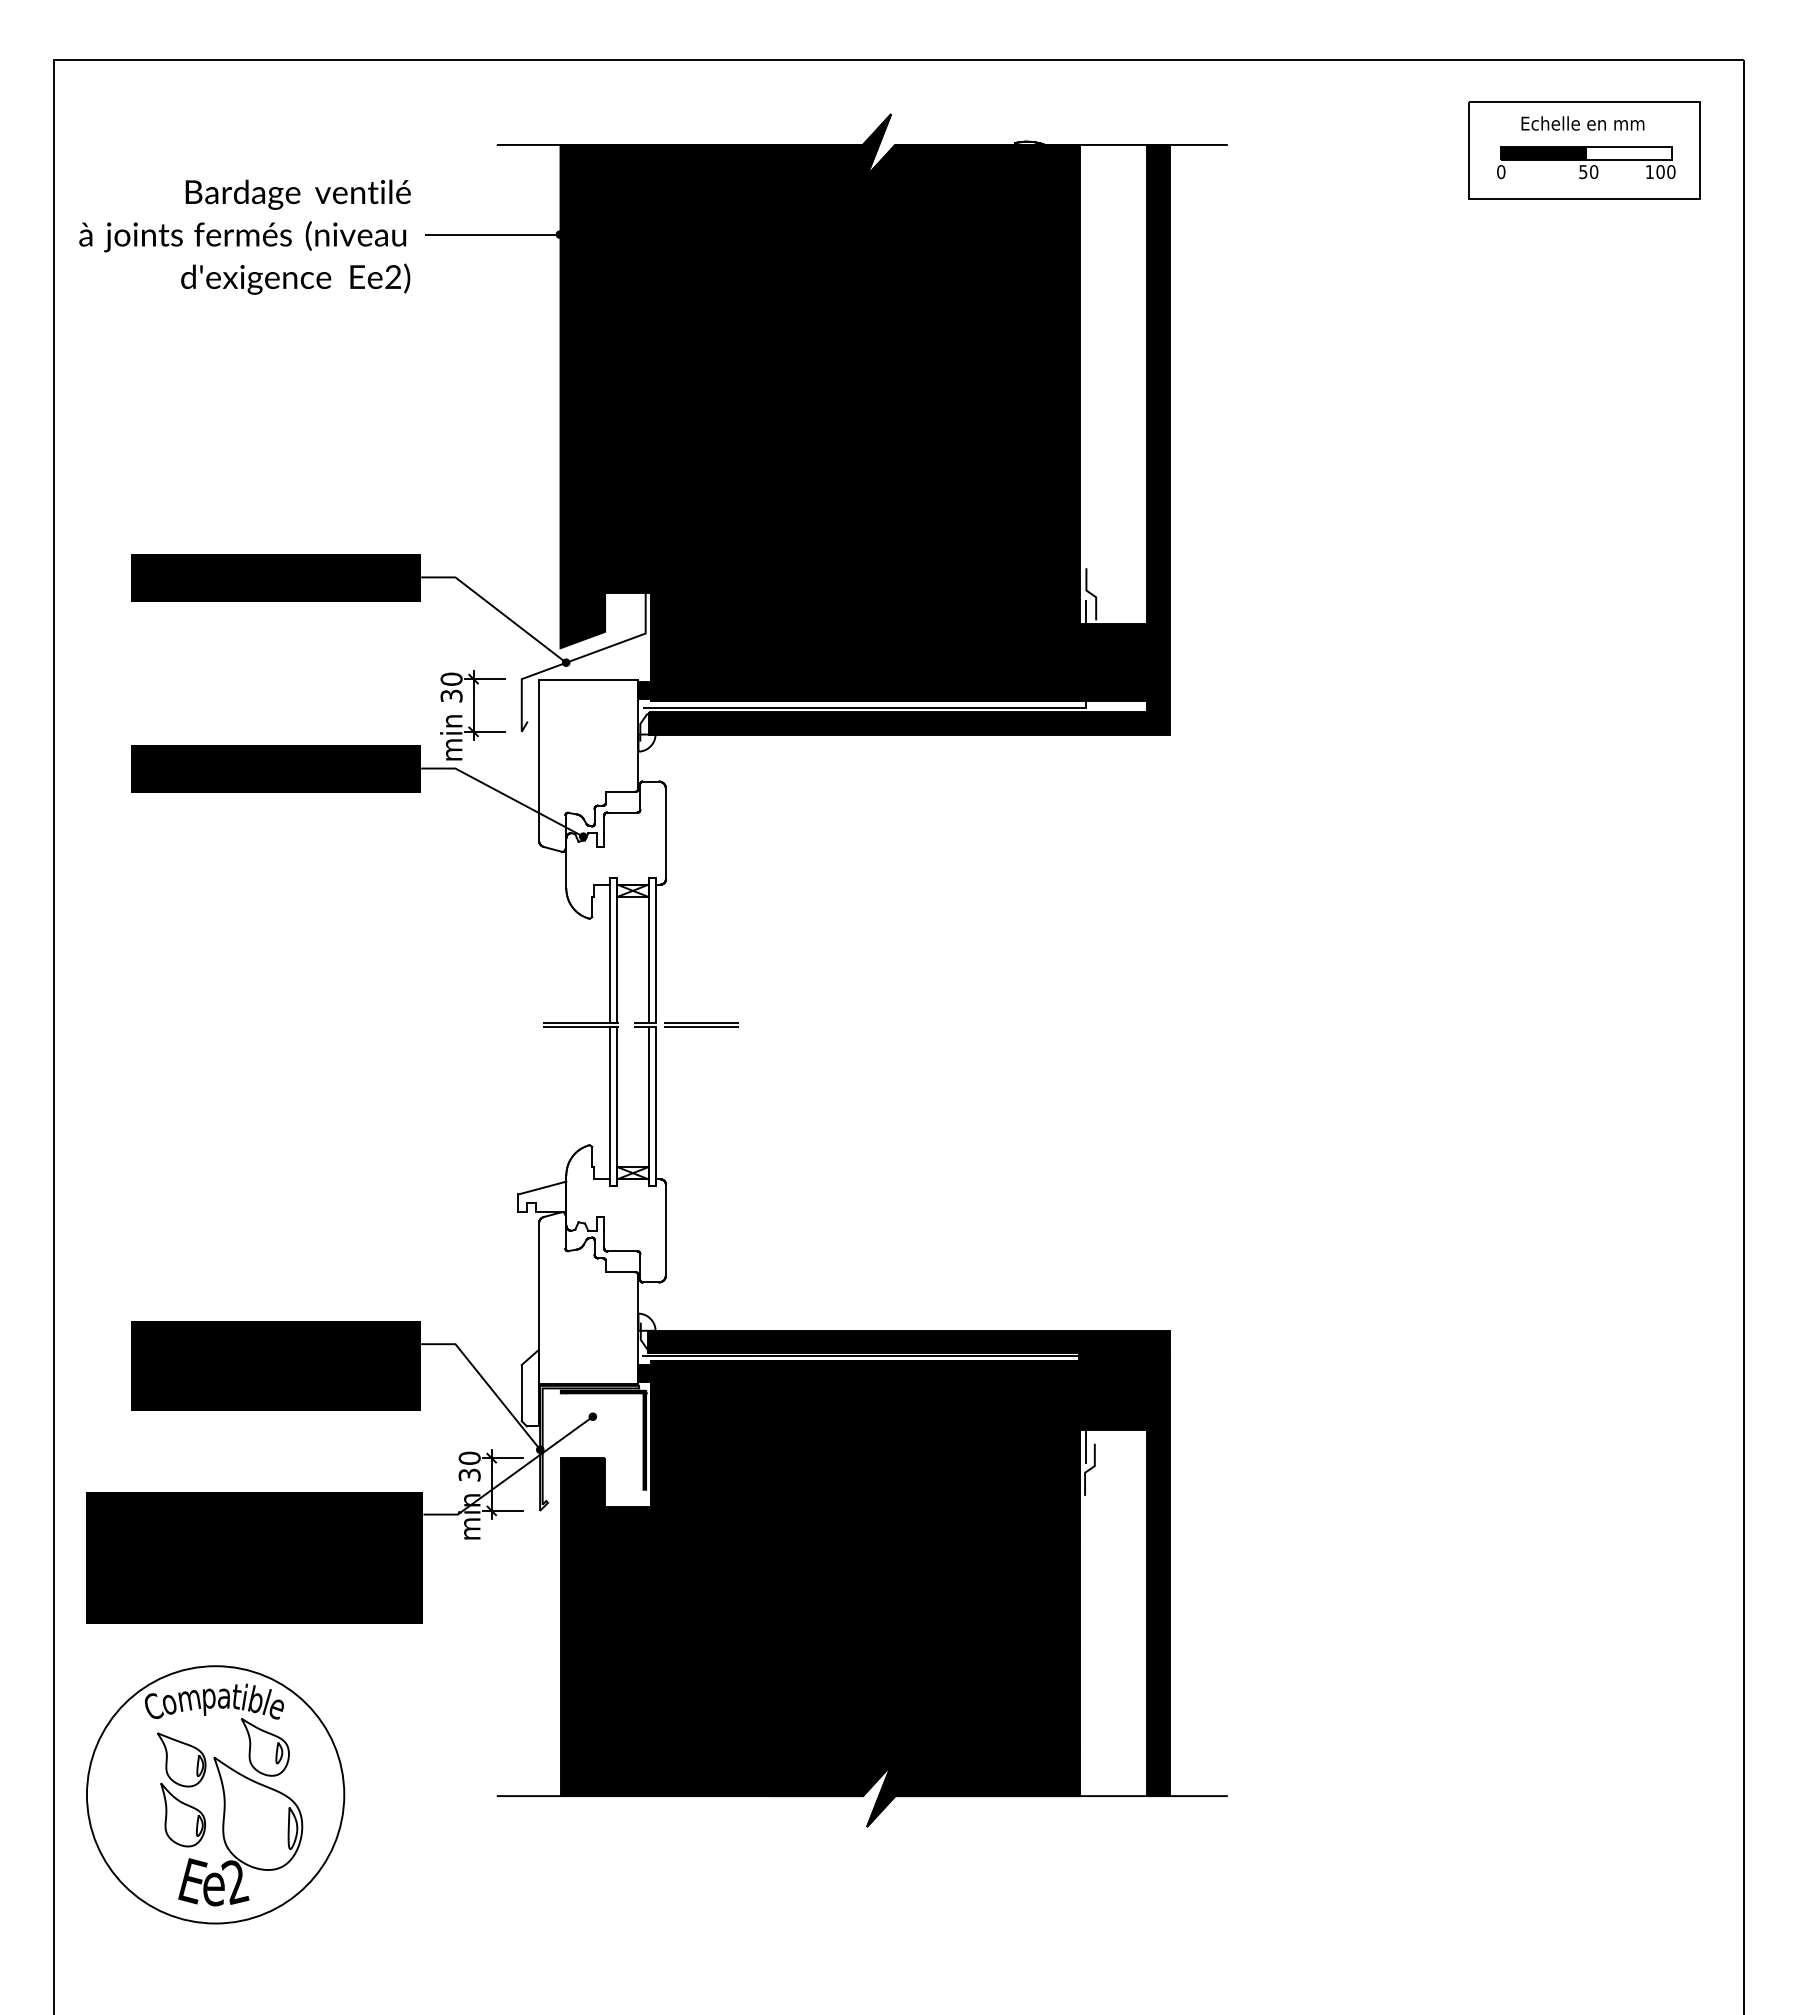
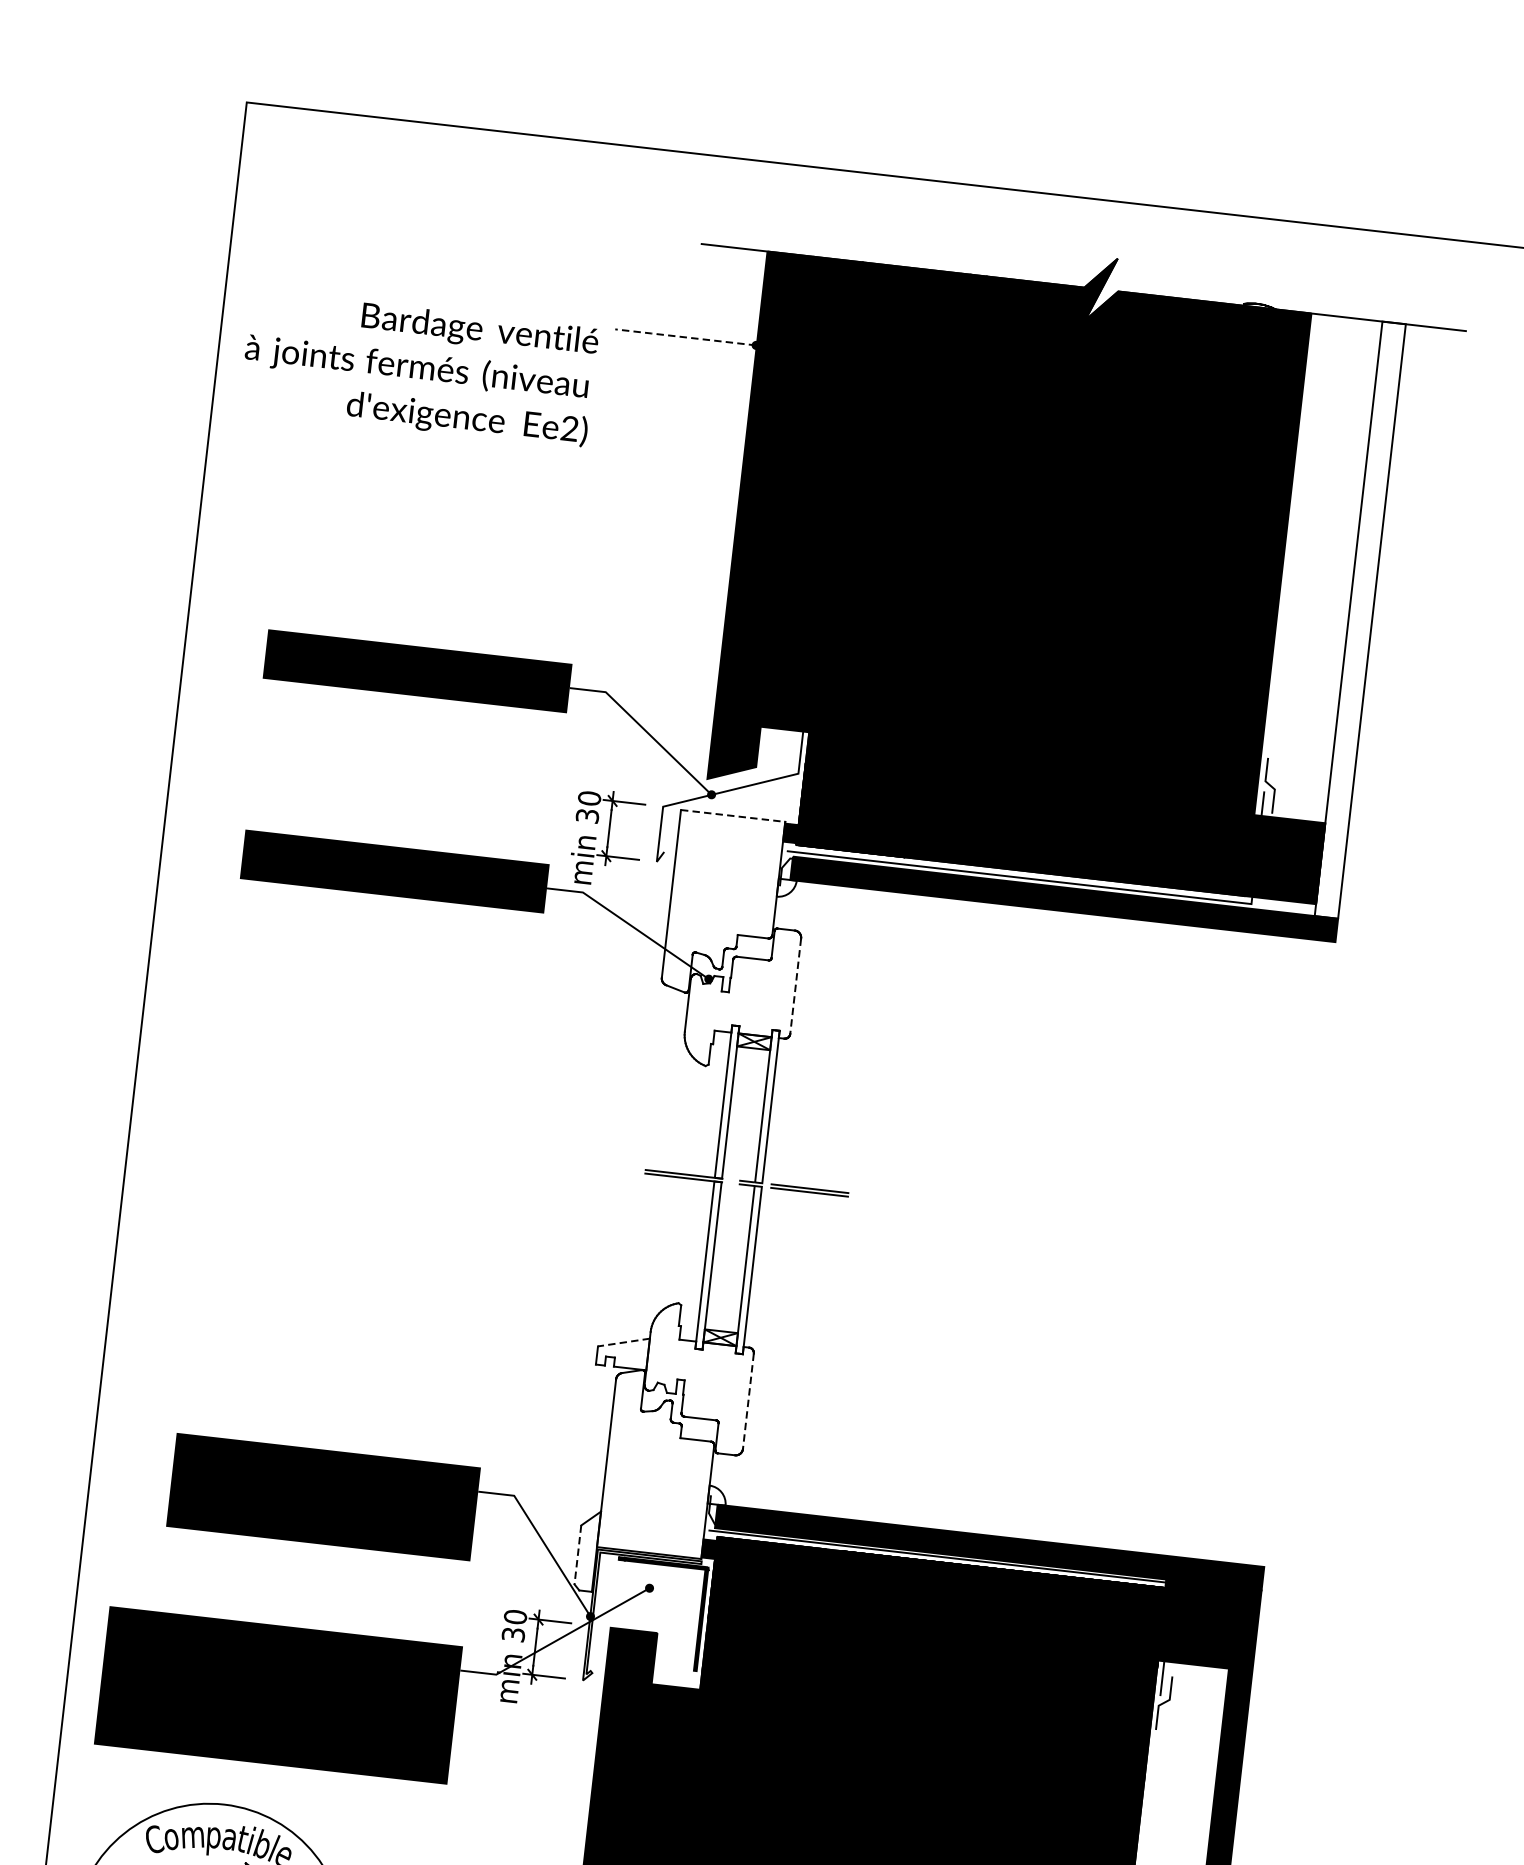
line: (491, 234) -> (684, 337), solid -> dashed
text: (244, 236) -> (418, 368), moved
fill: (1158, 428) -> (1360, 620), removed
line: (588, 680) -> (732, 816), solid -> dashed
line: (665, 834) -> (795, 986), solid -> dashed
line: (542, 1188) -> (624, 1343), solid -> dashed
line: (665, 1230) -> (747, 1401), solid -> dashed
line: (521, 1393) -> (577, 1555), solid -> dashed

